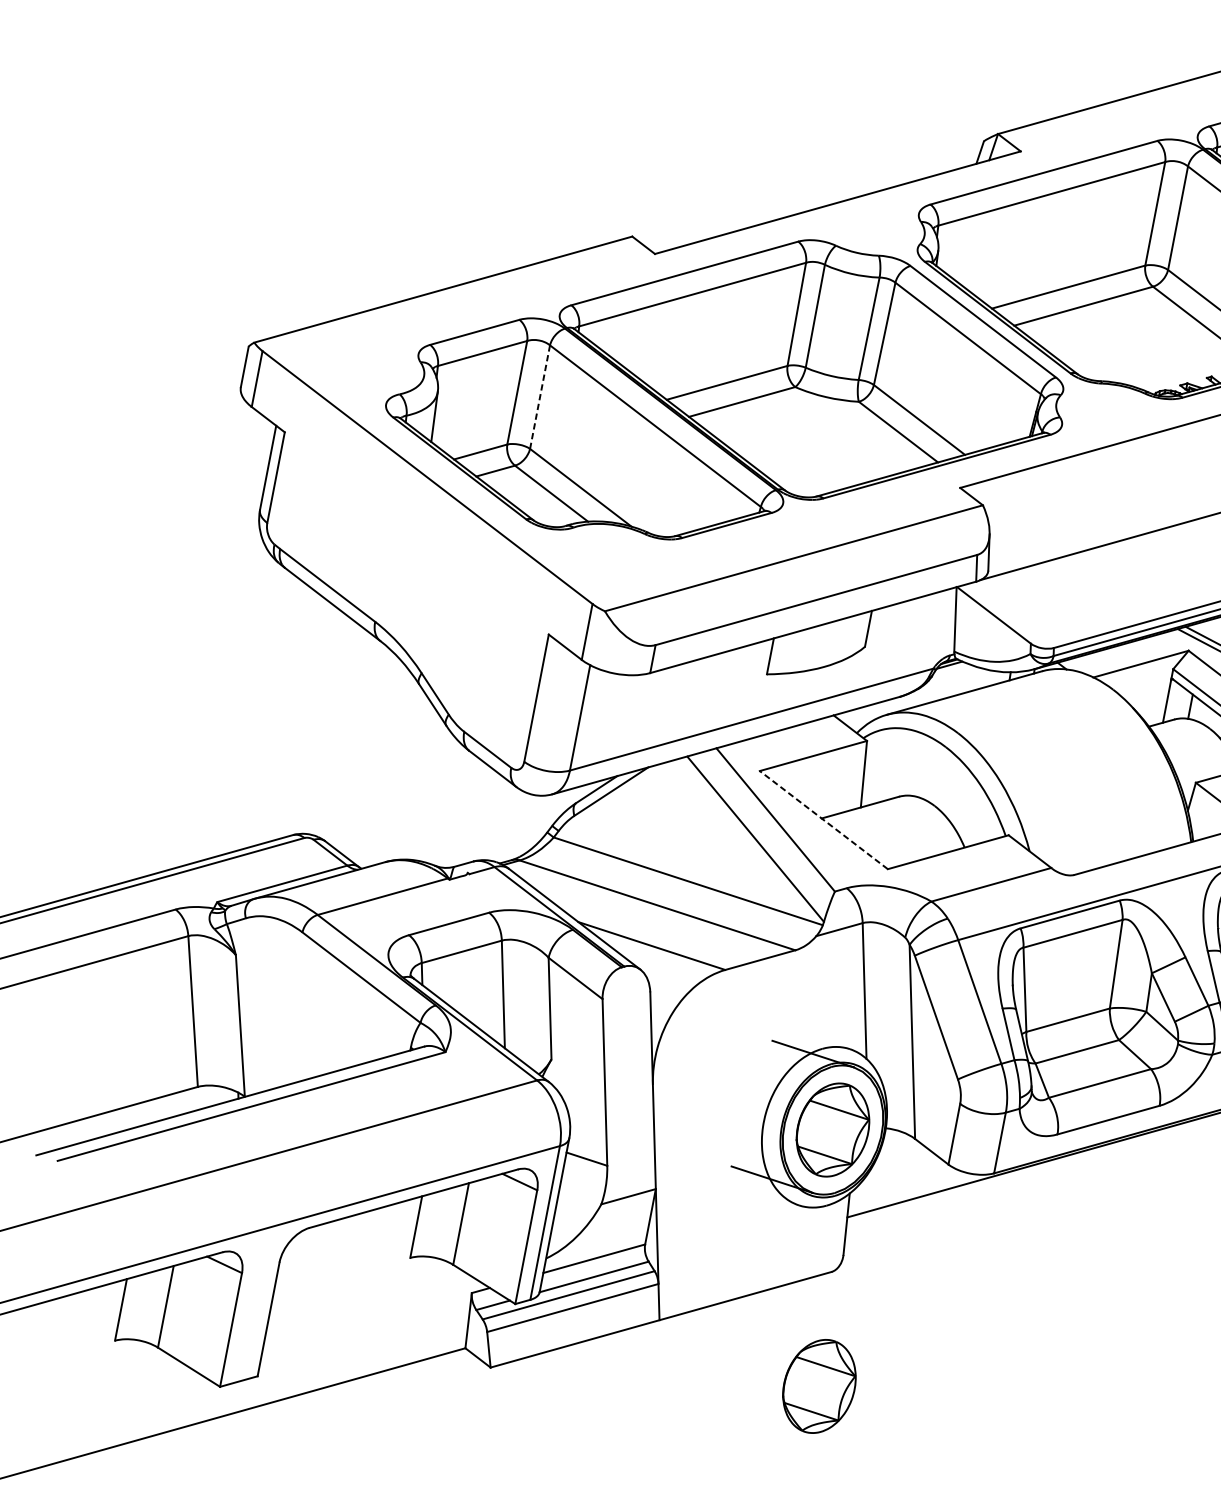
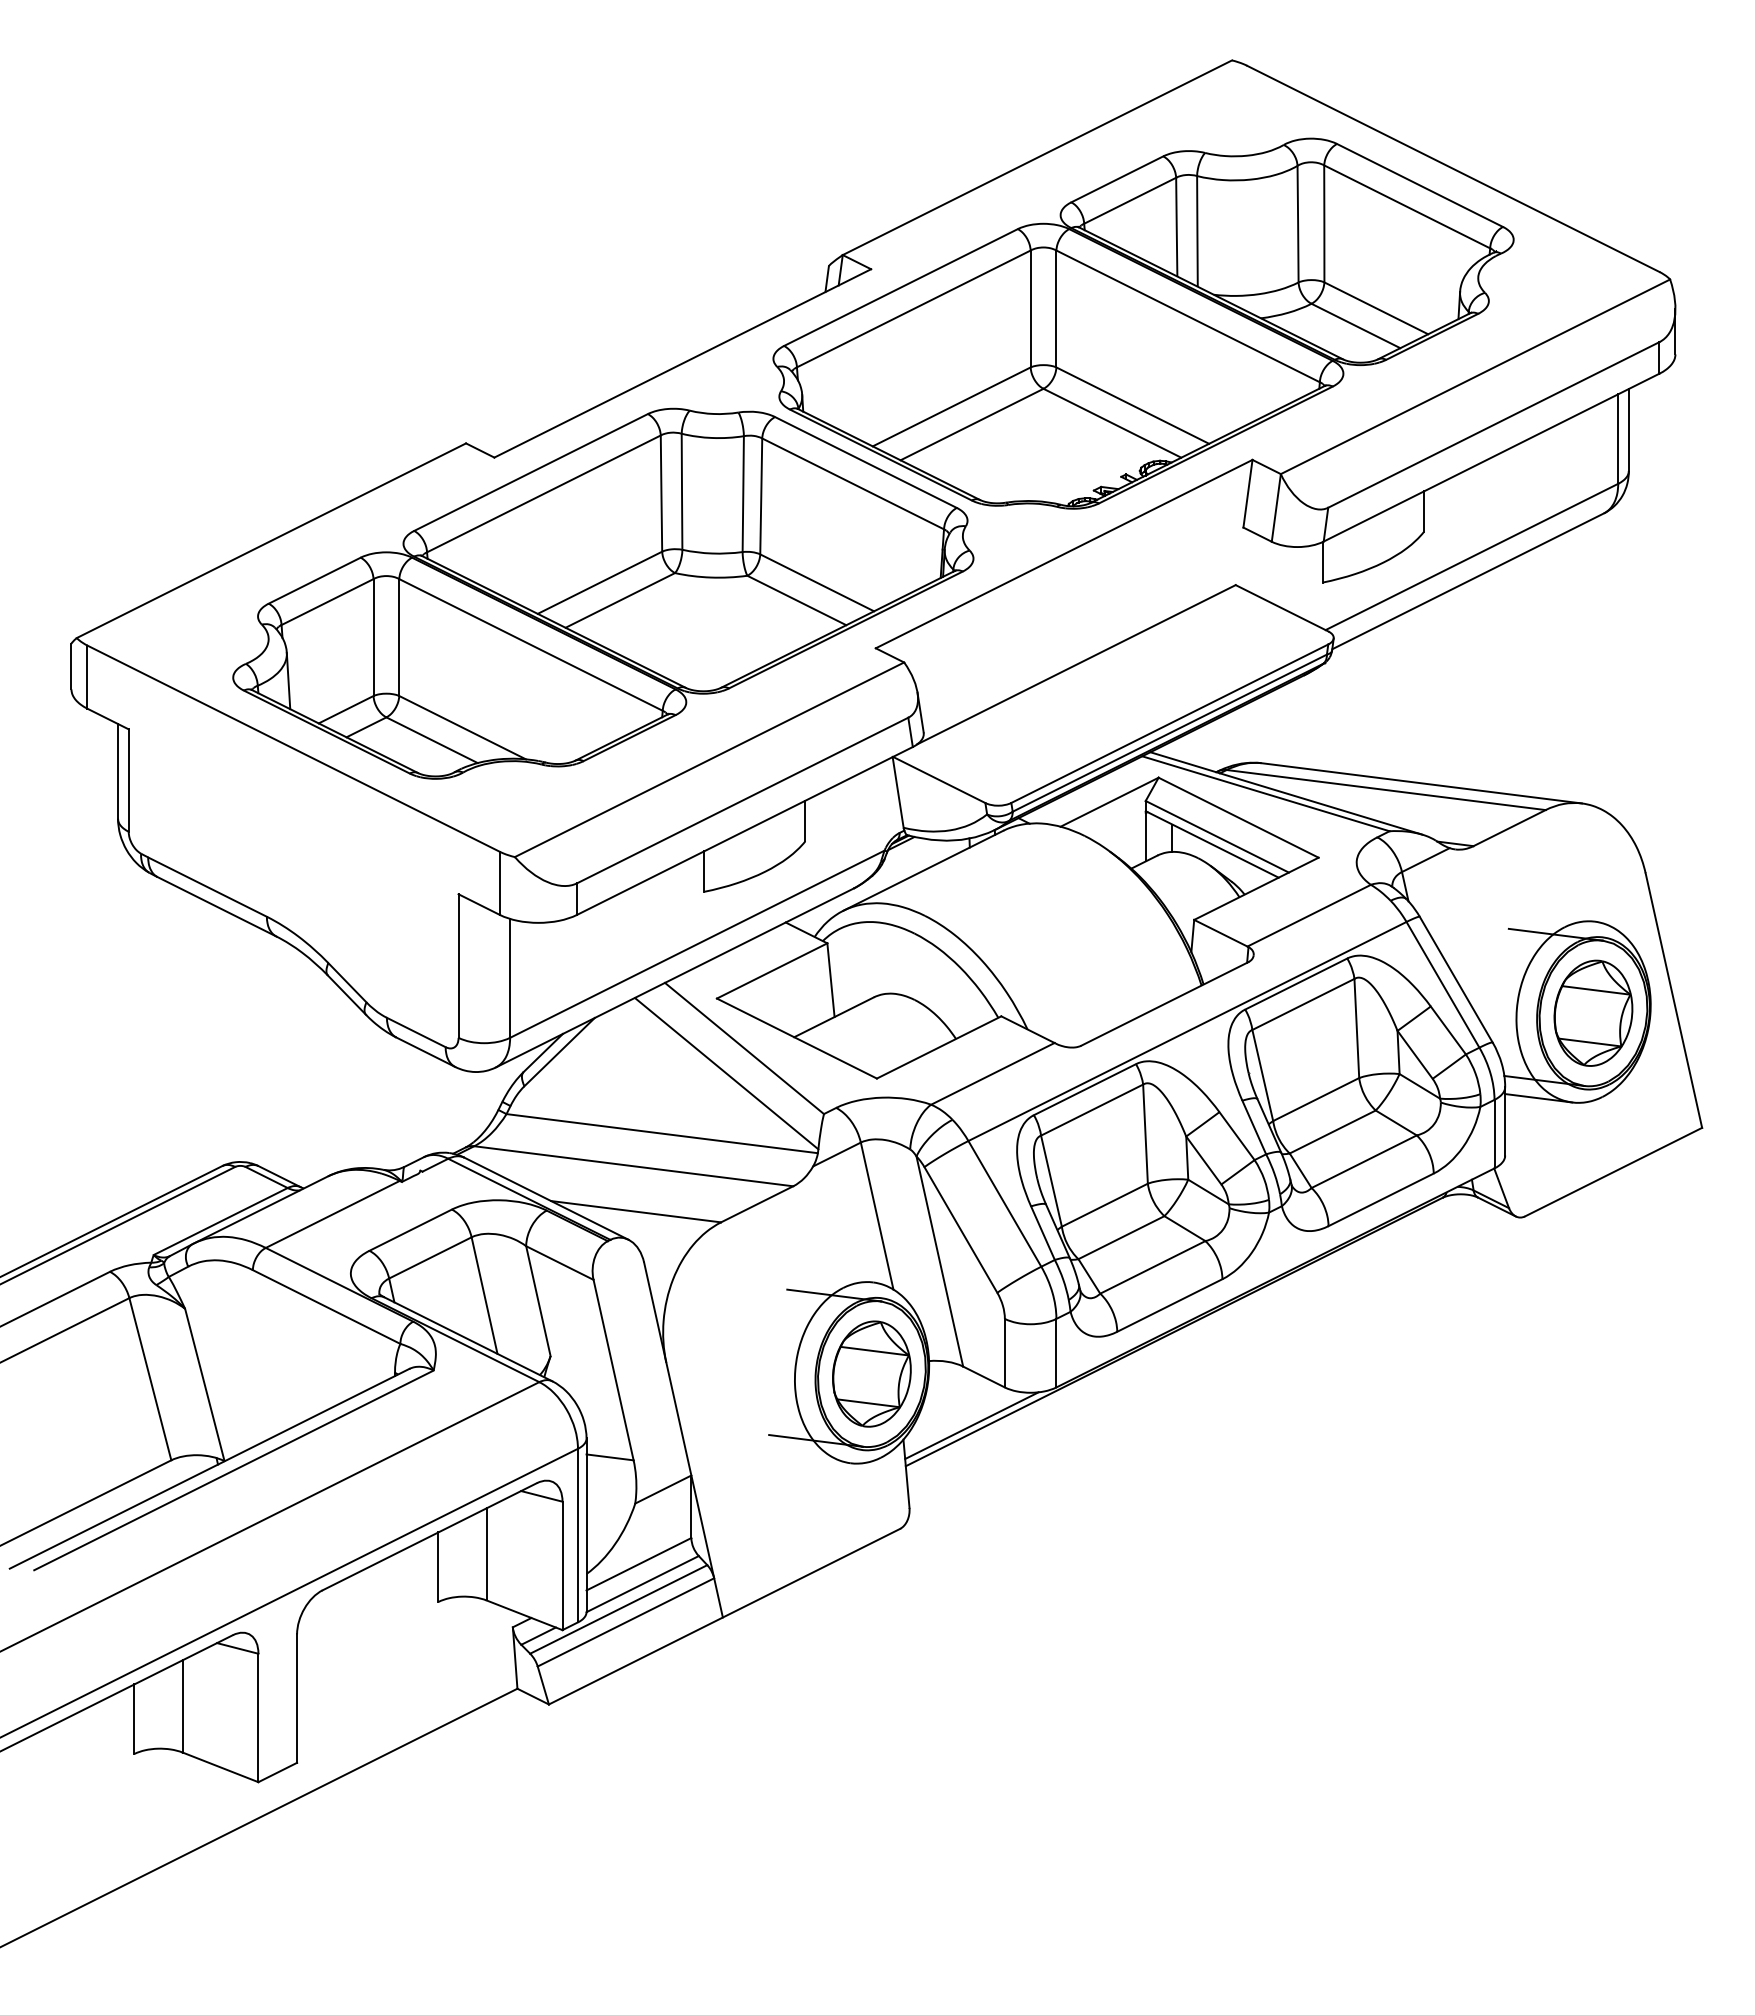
line: (540, 398) -> (399, 638), dashed -> solid
line: (823, 819) -> (796, 1038), dashed -> solid
line: (912, 1192) -> (971, 1425), added
part: (819, 1385) -> (910, 1655), removed

